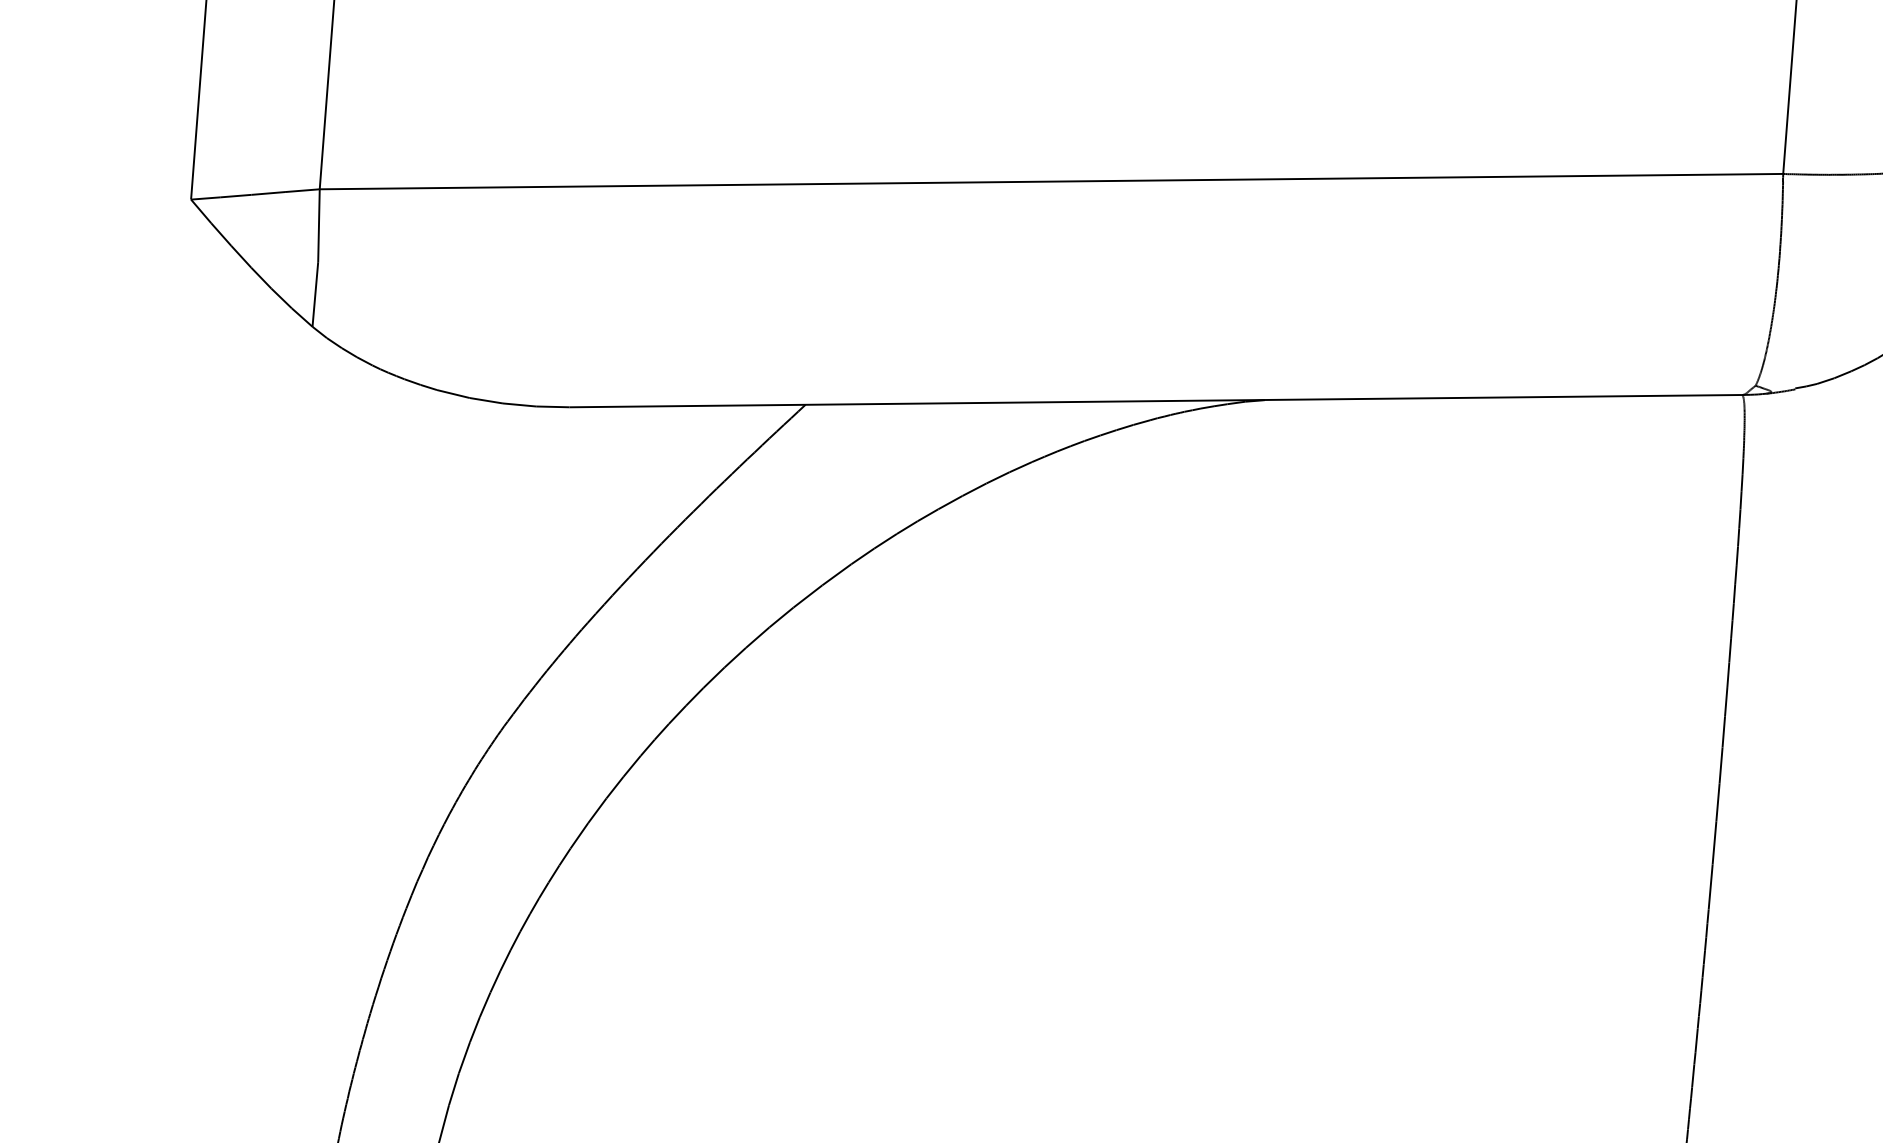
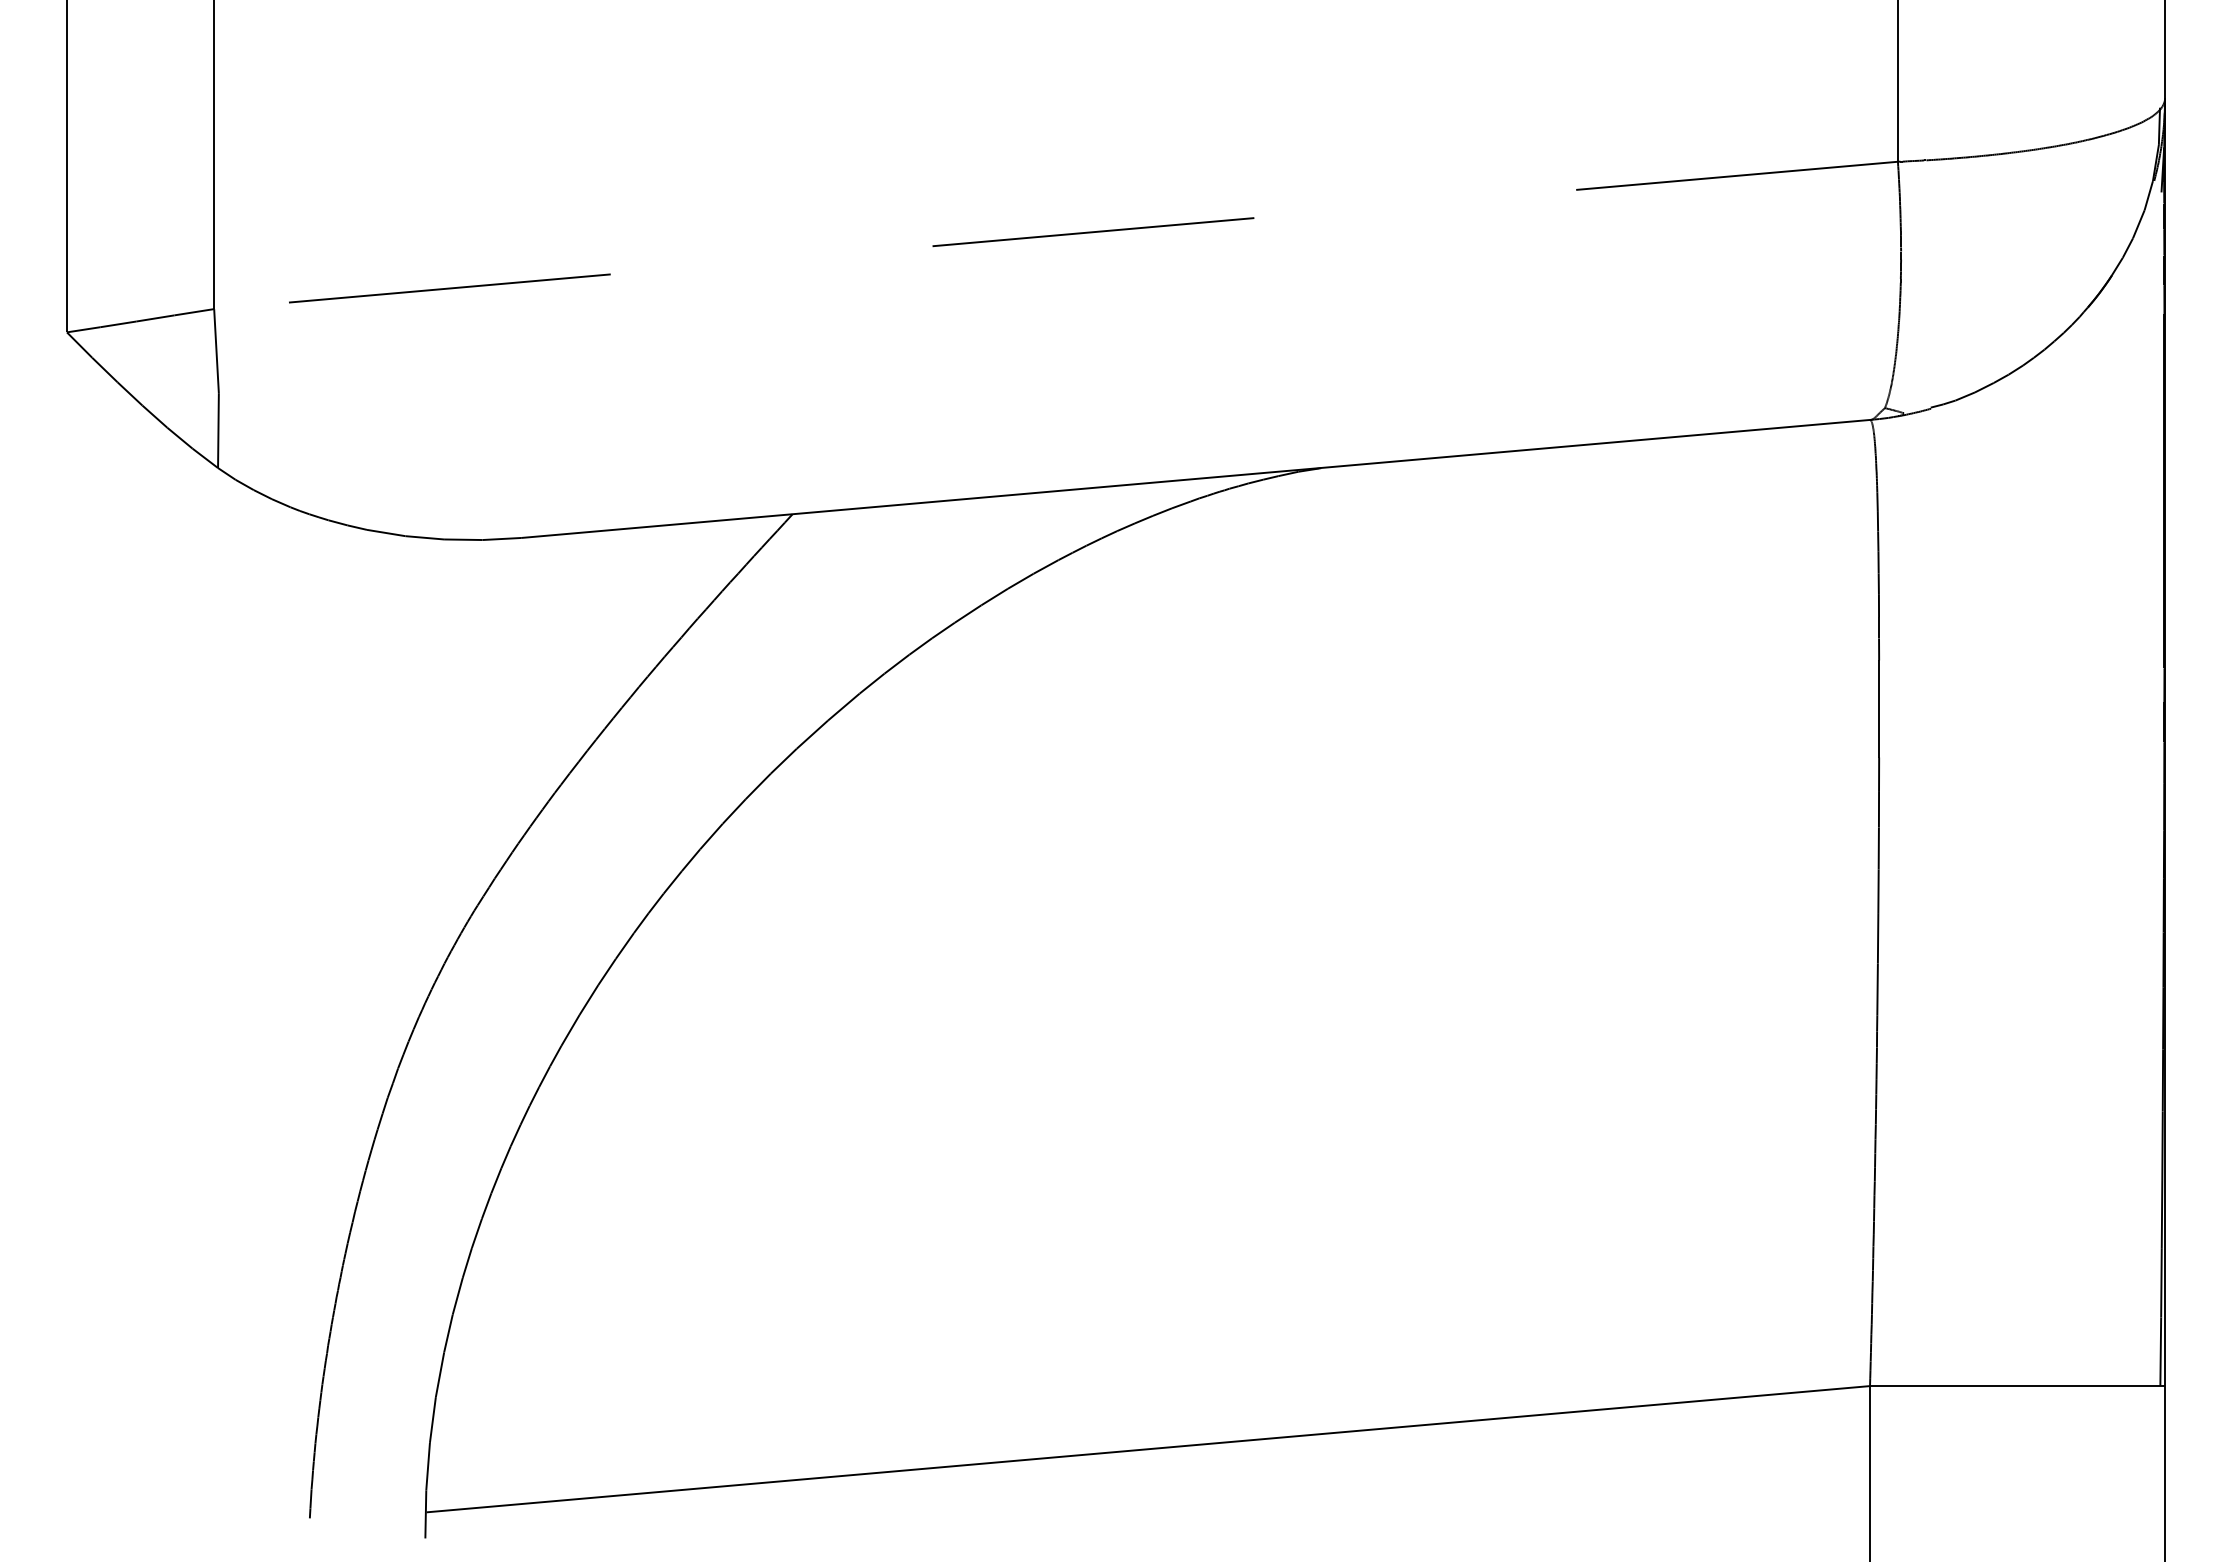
line: (1050, 181) -> (1055, 235), solid -> dashed

